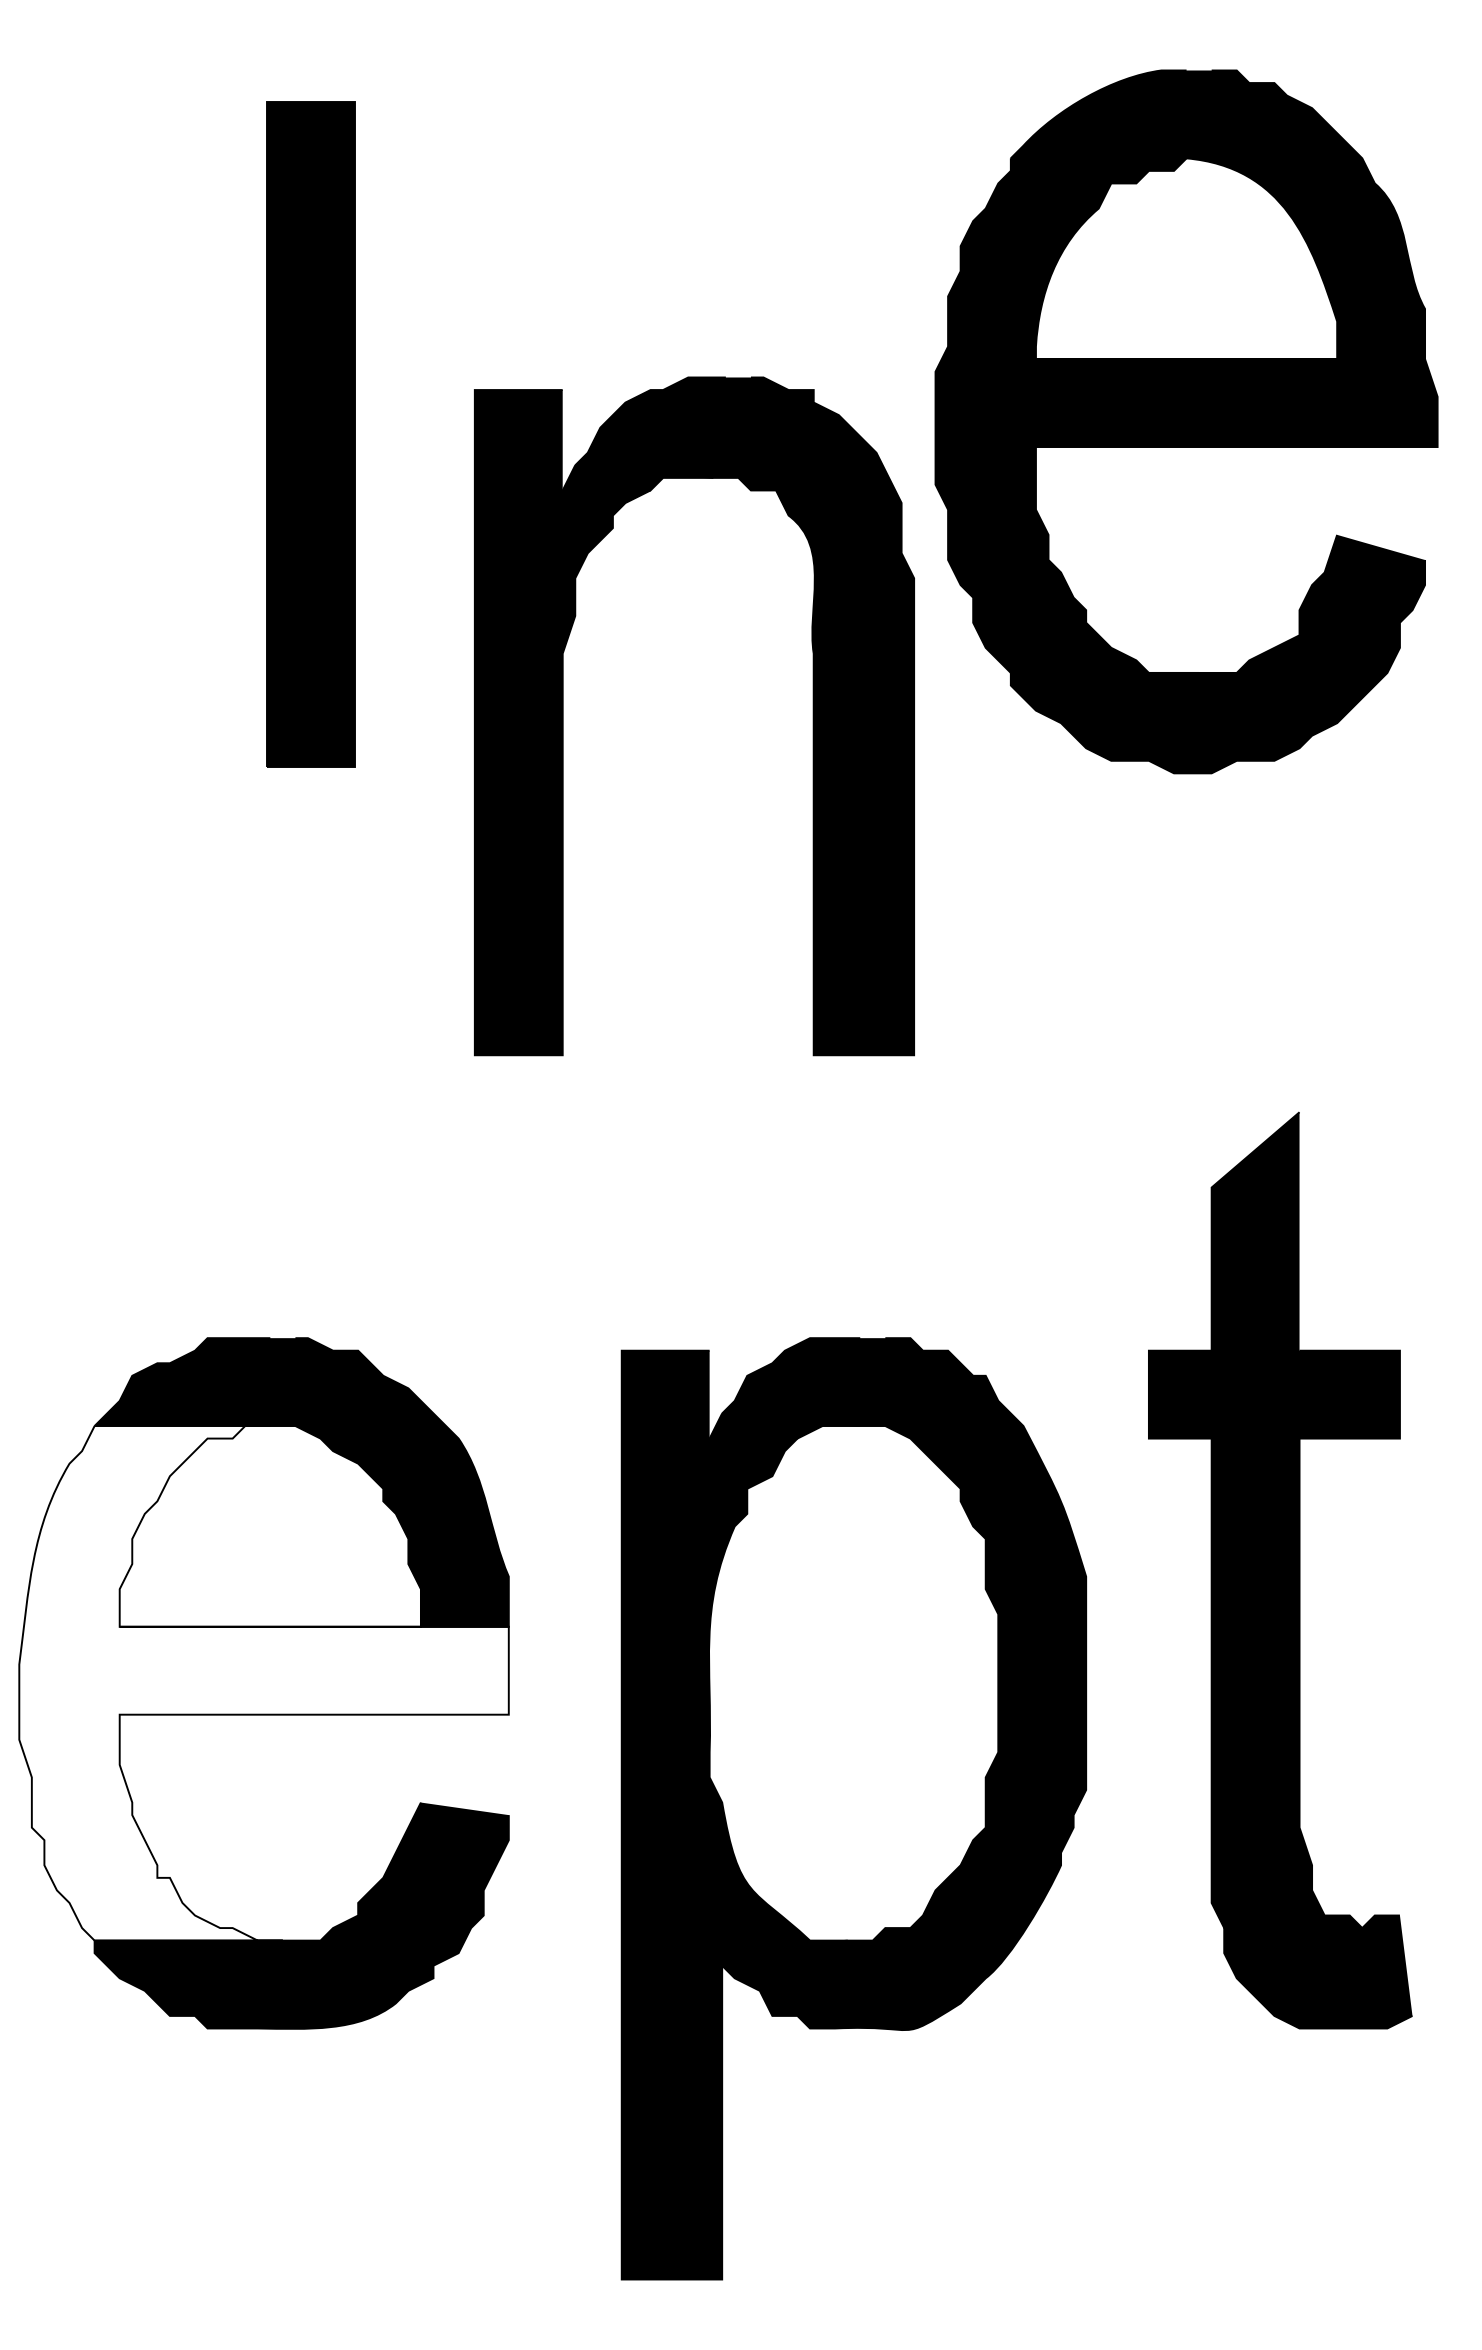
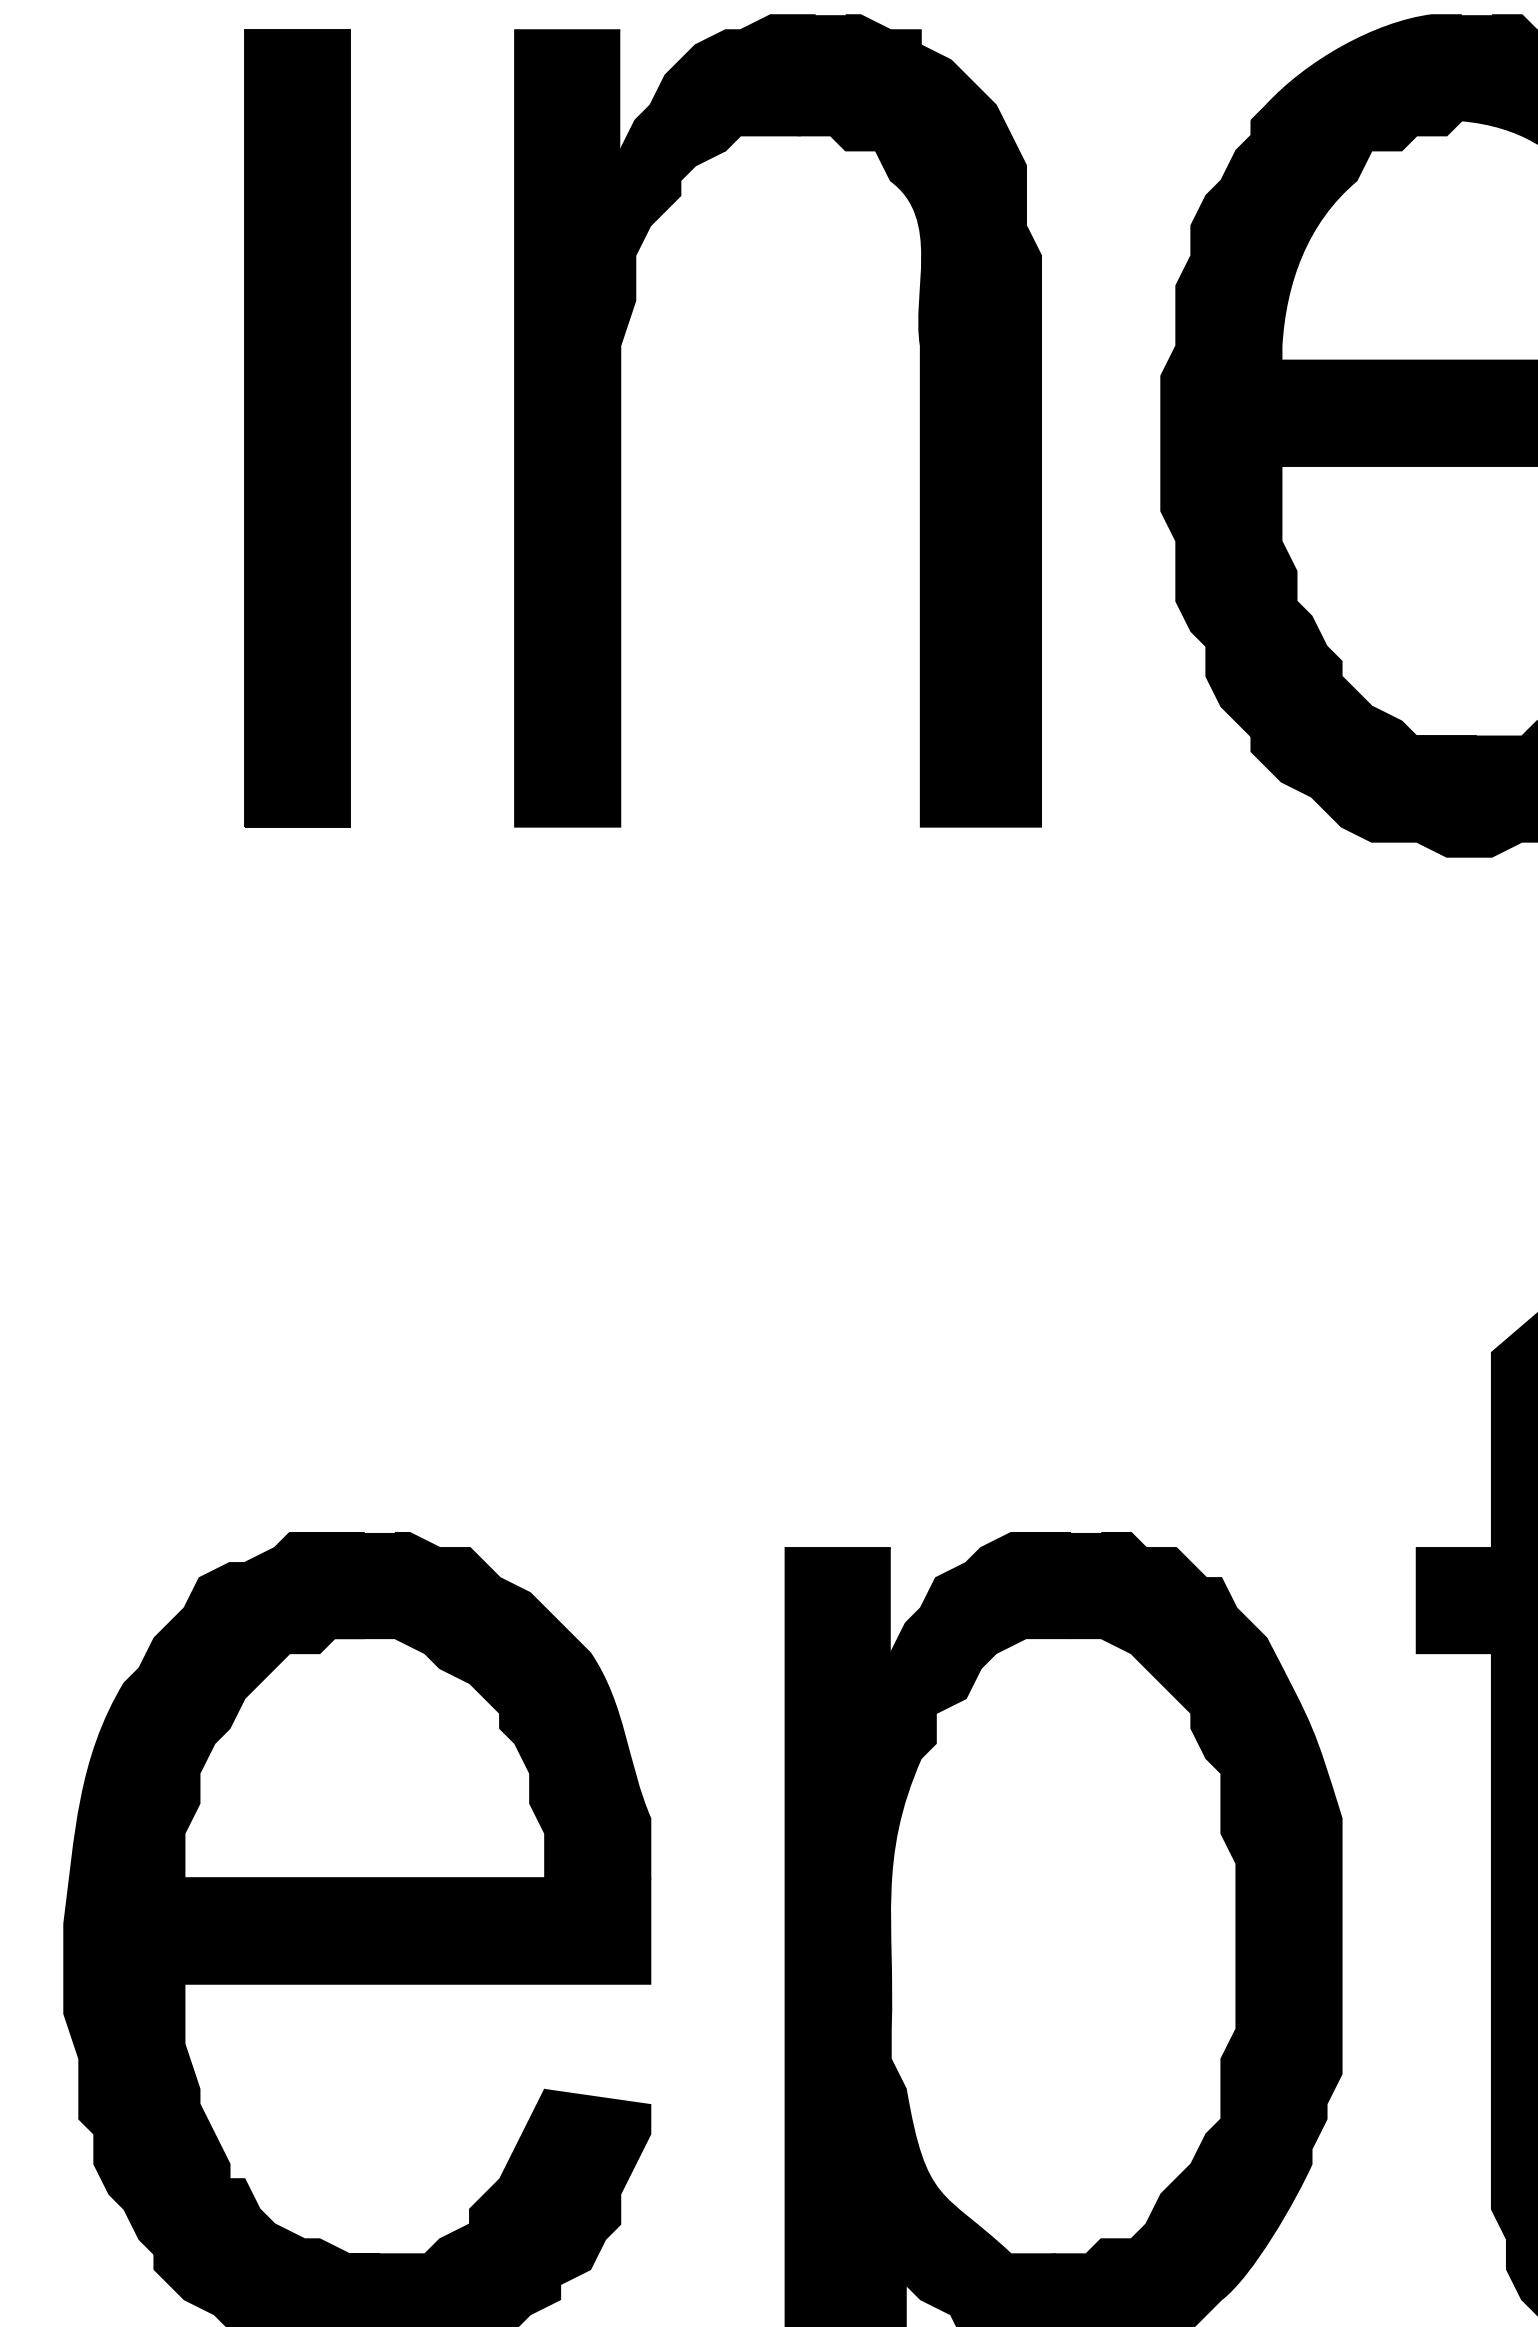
part: (310, 434) -> (296, 428), moved
part: (812, 716) -> (919, 421), moved
fill: (263, 1683) -> (356, 1946), added

